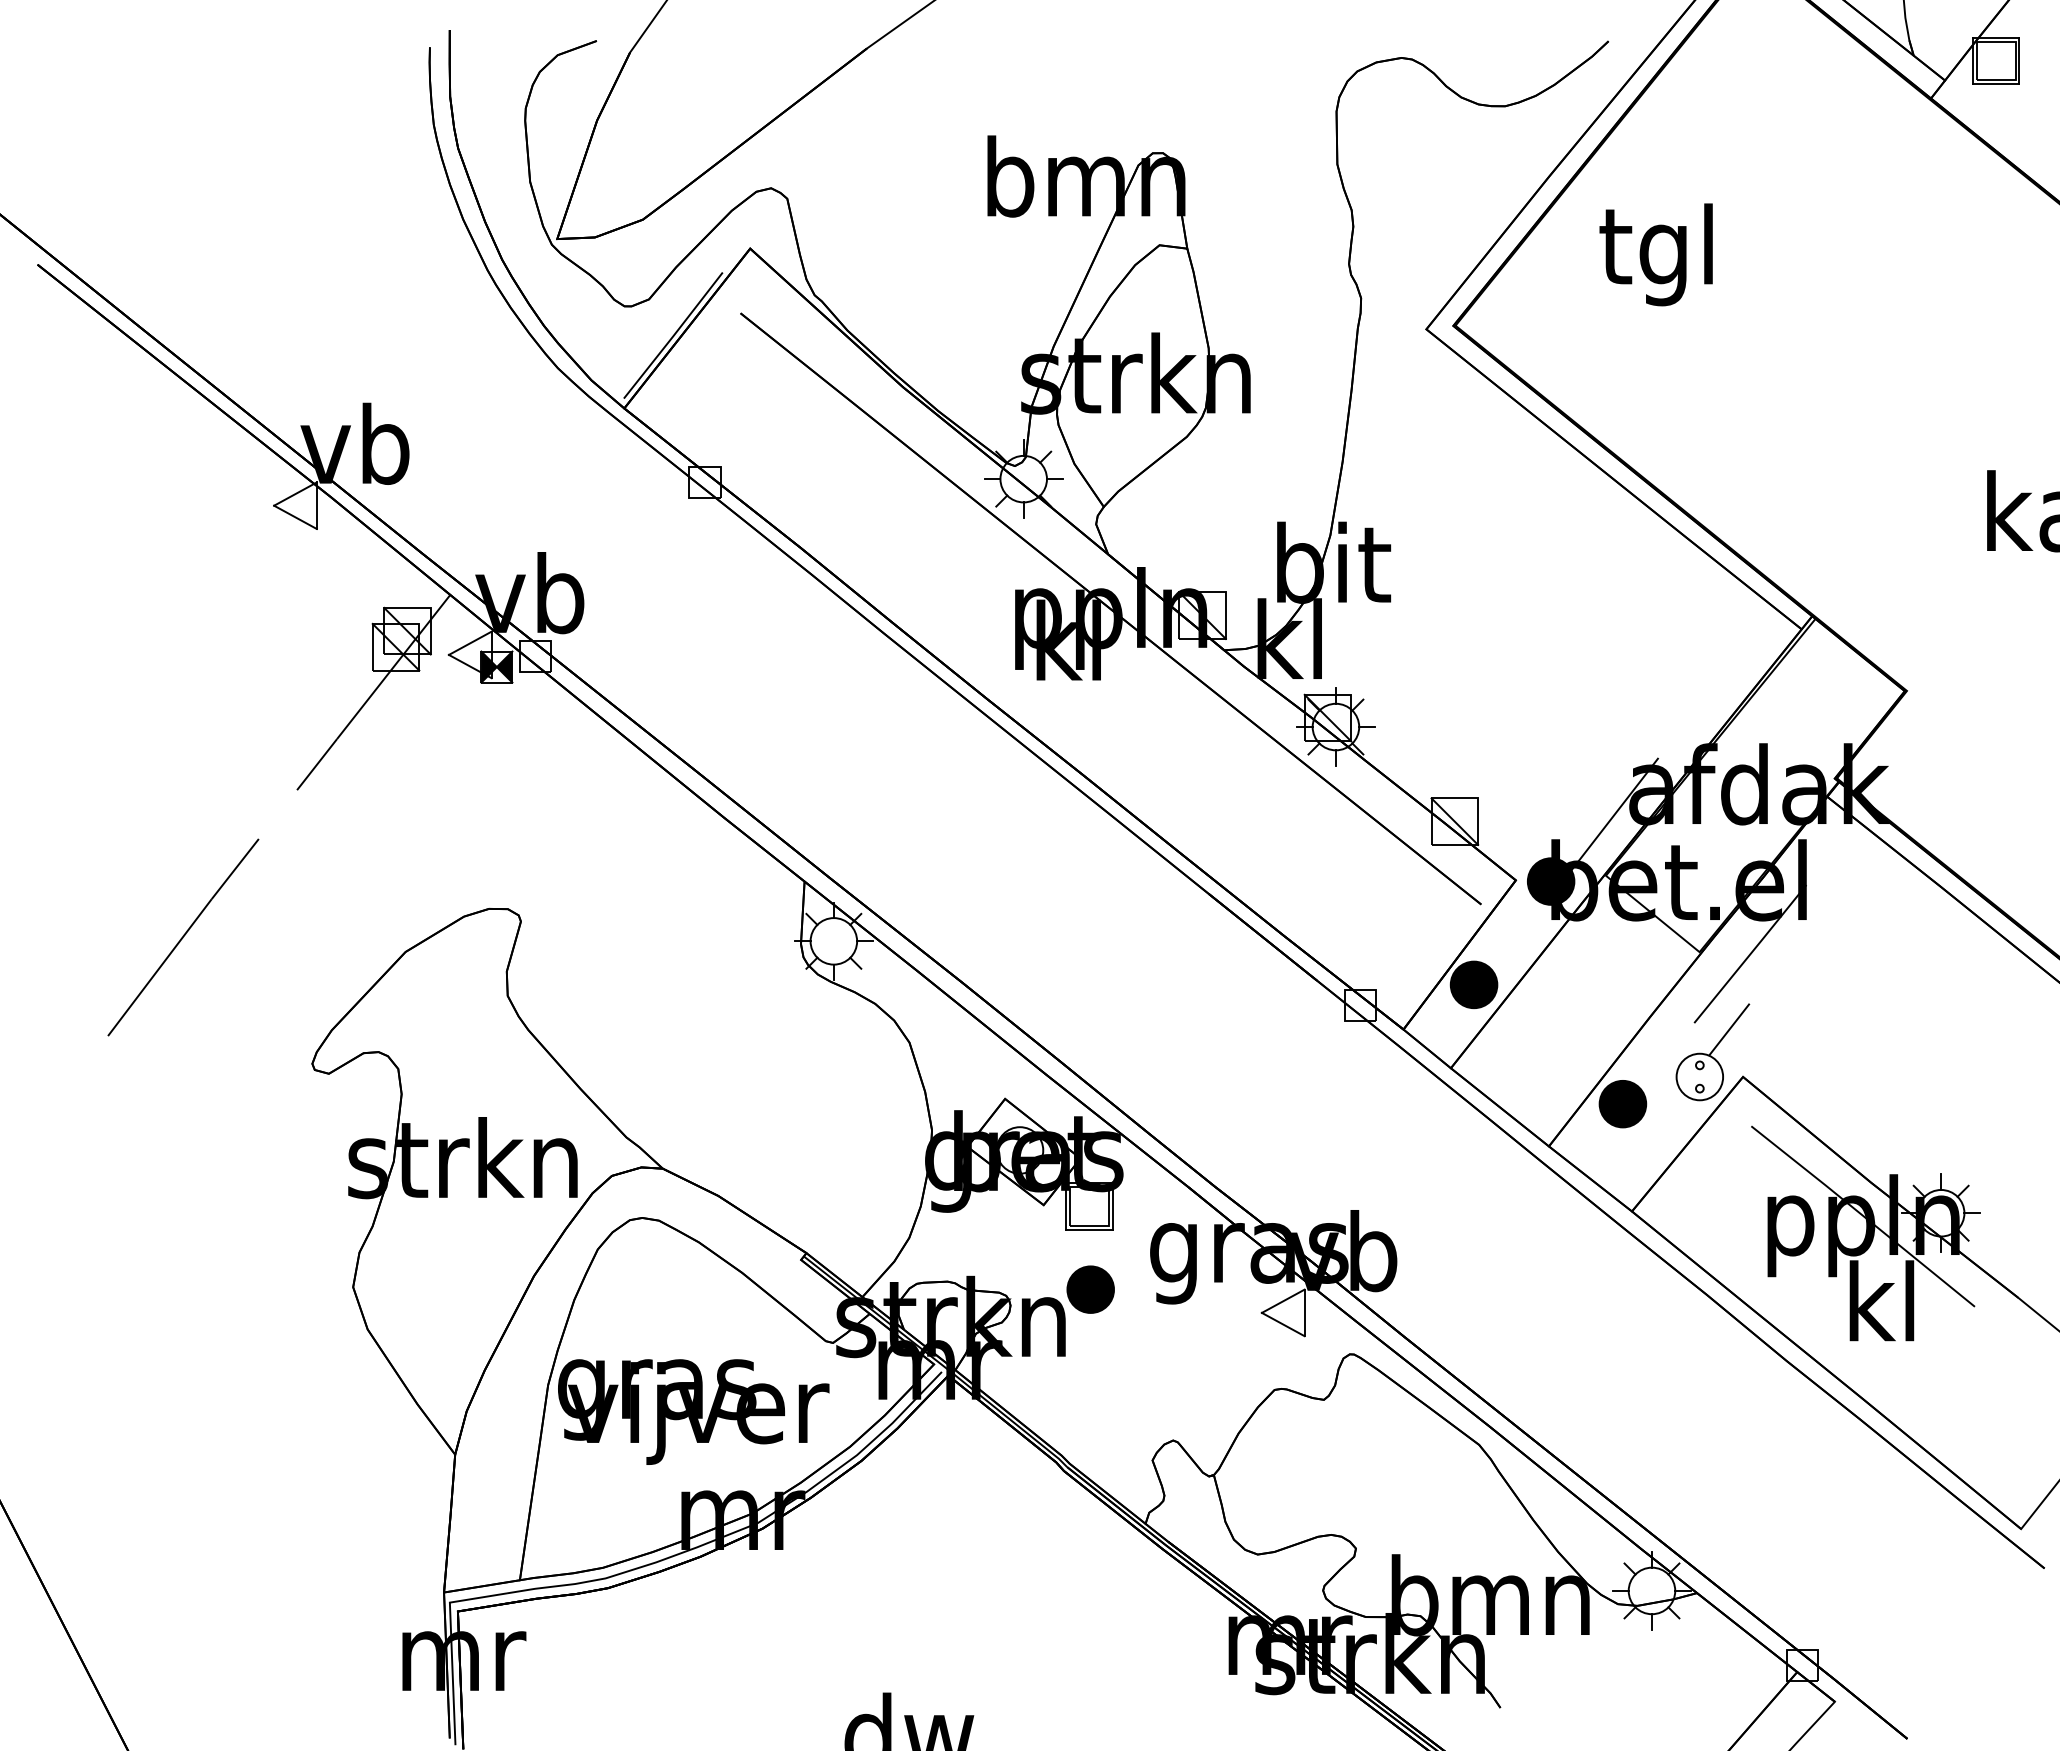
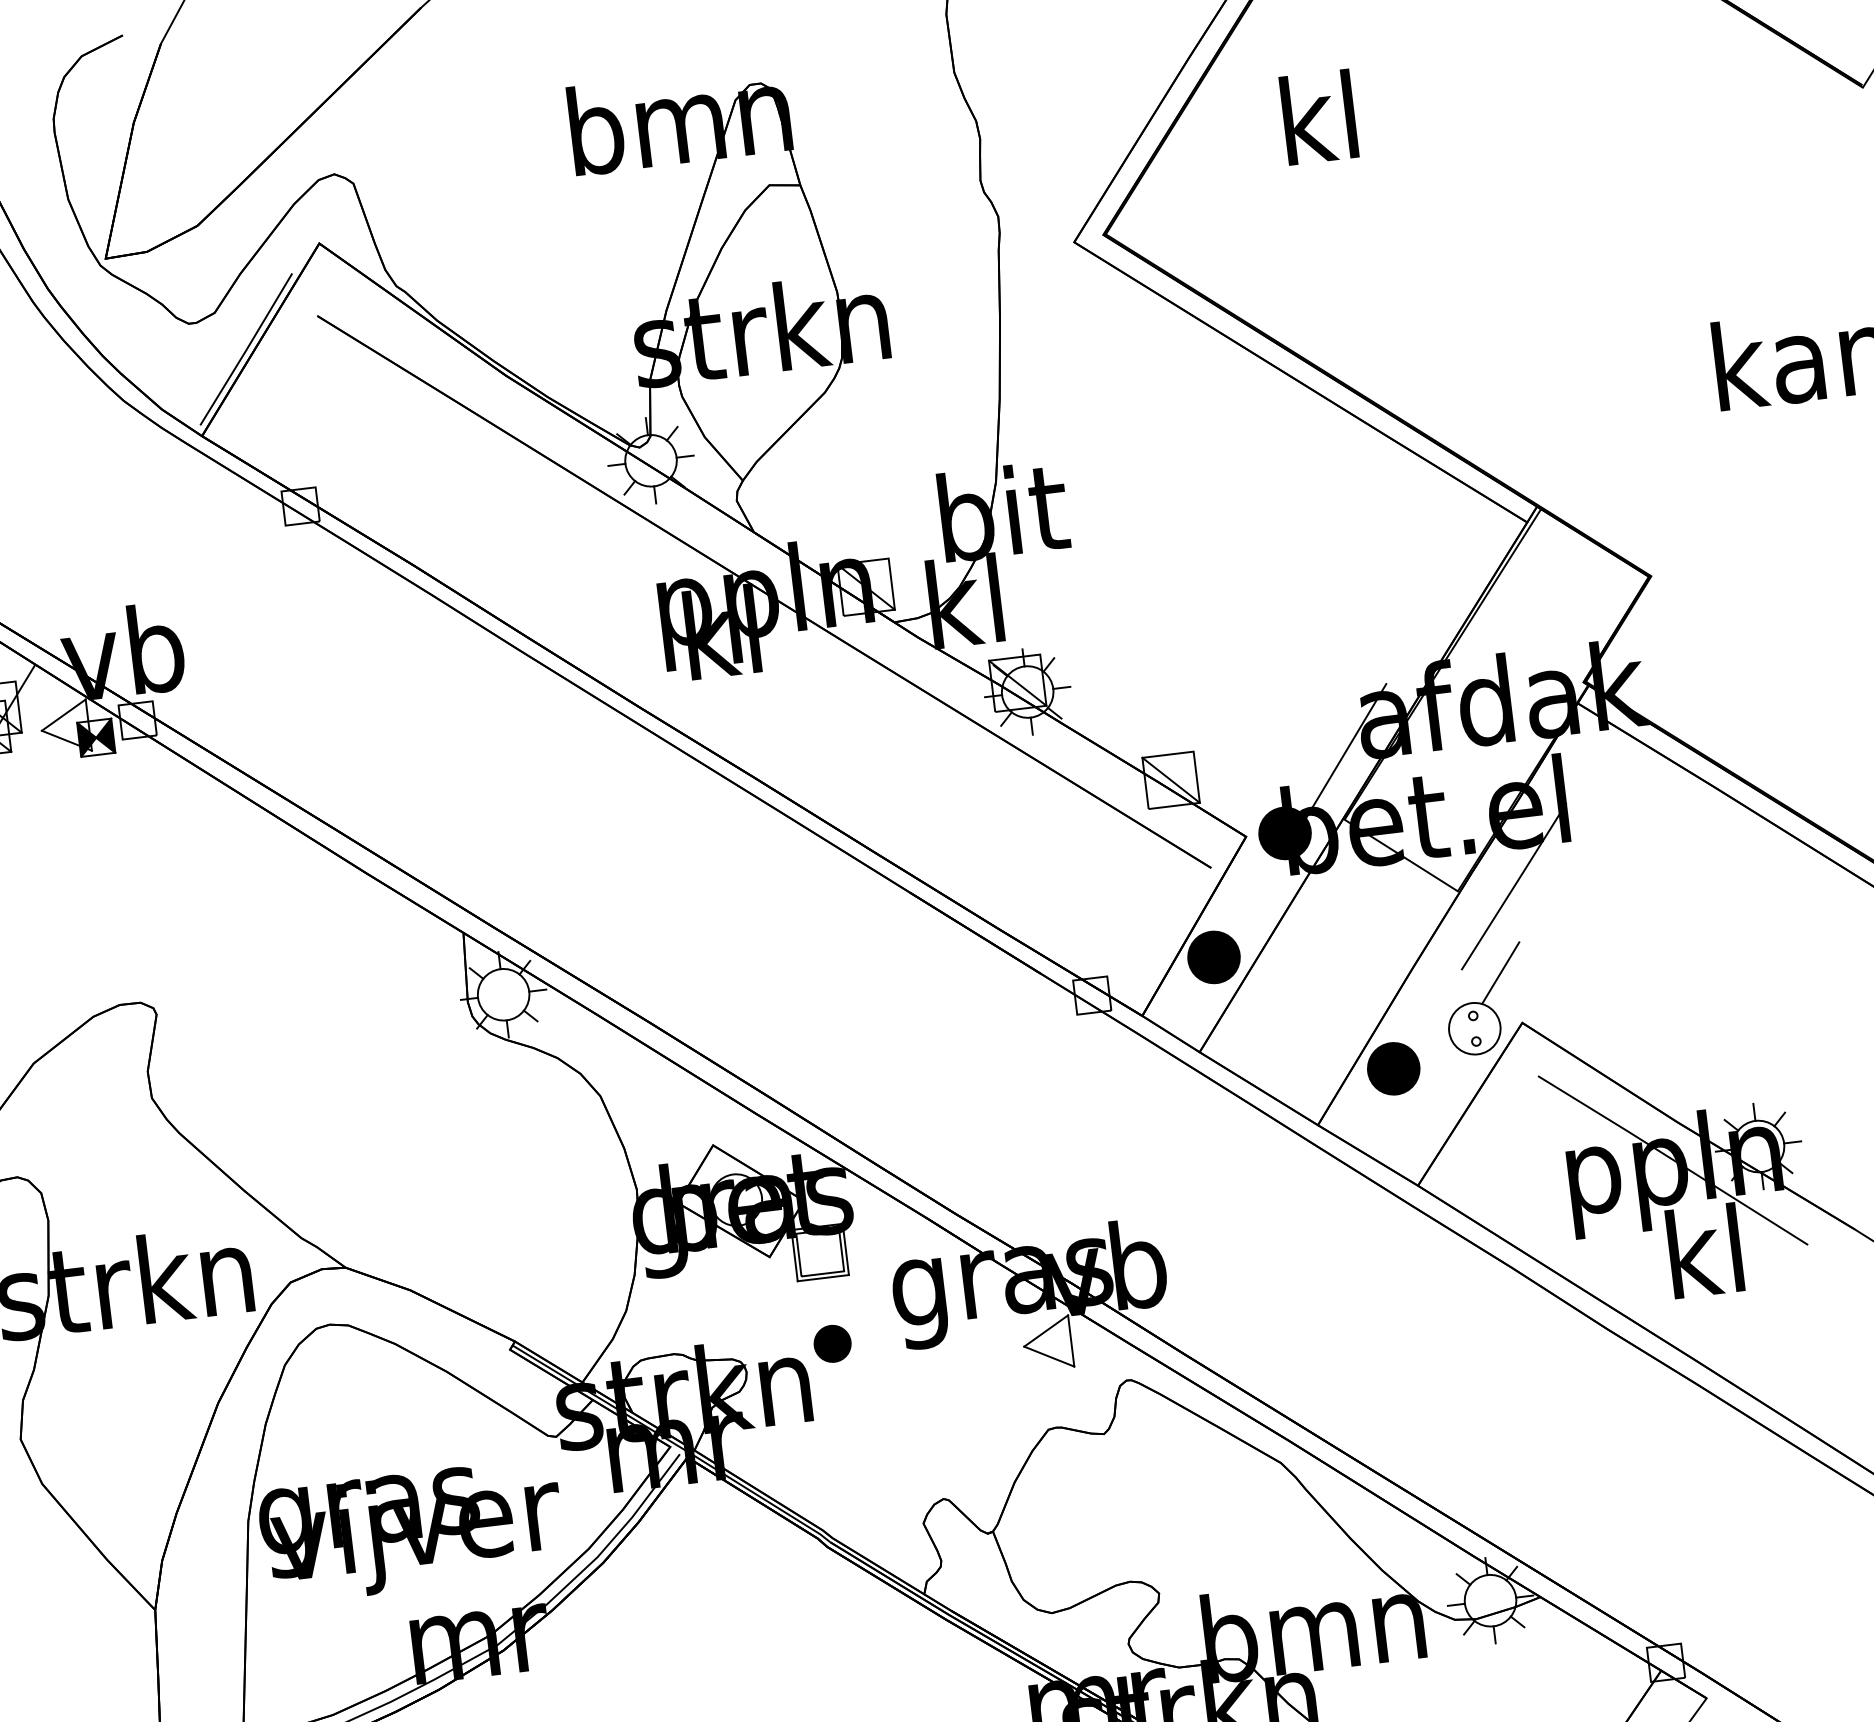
text: (1655, 254) -> (1316, 129), tgl -> kl
part: (1090, 1289) -> (832, 1343), size x0.7

